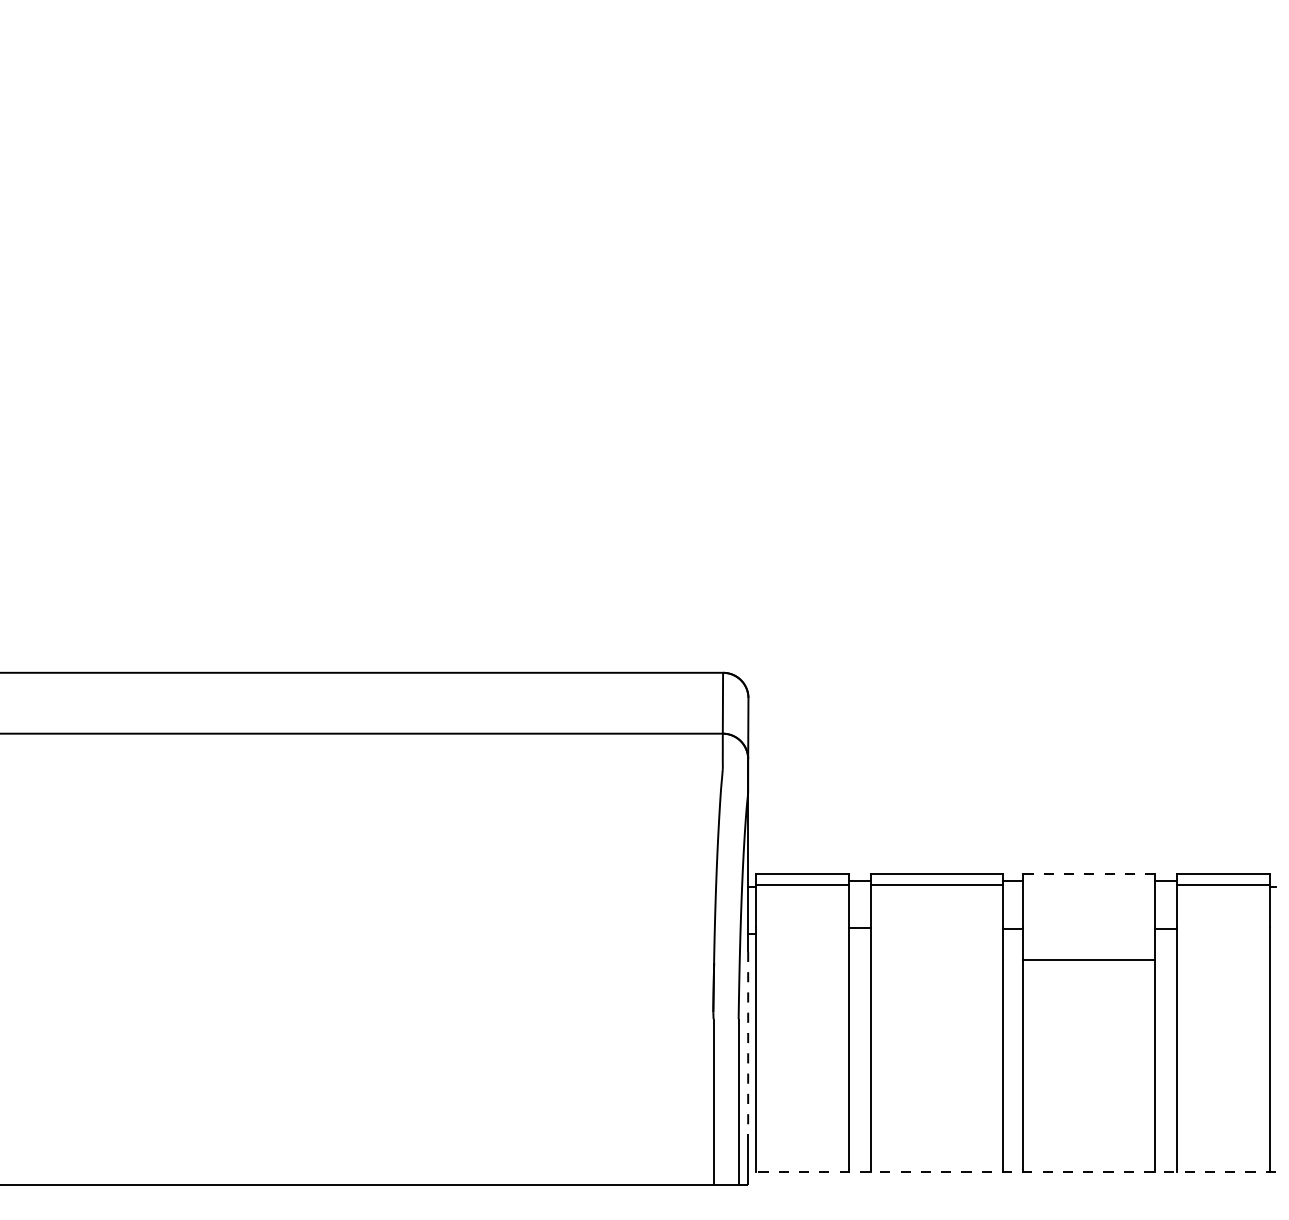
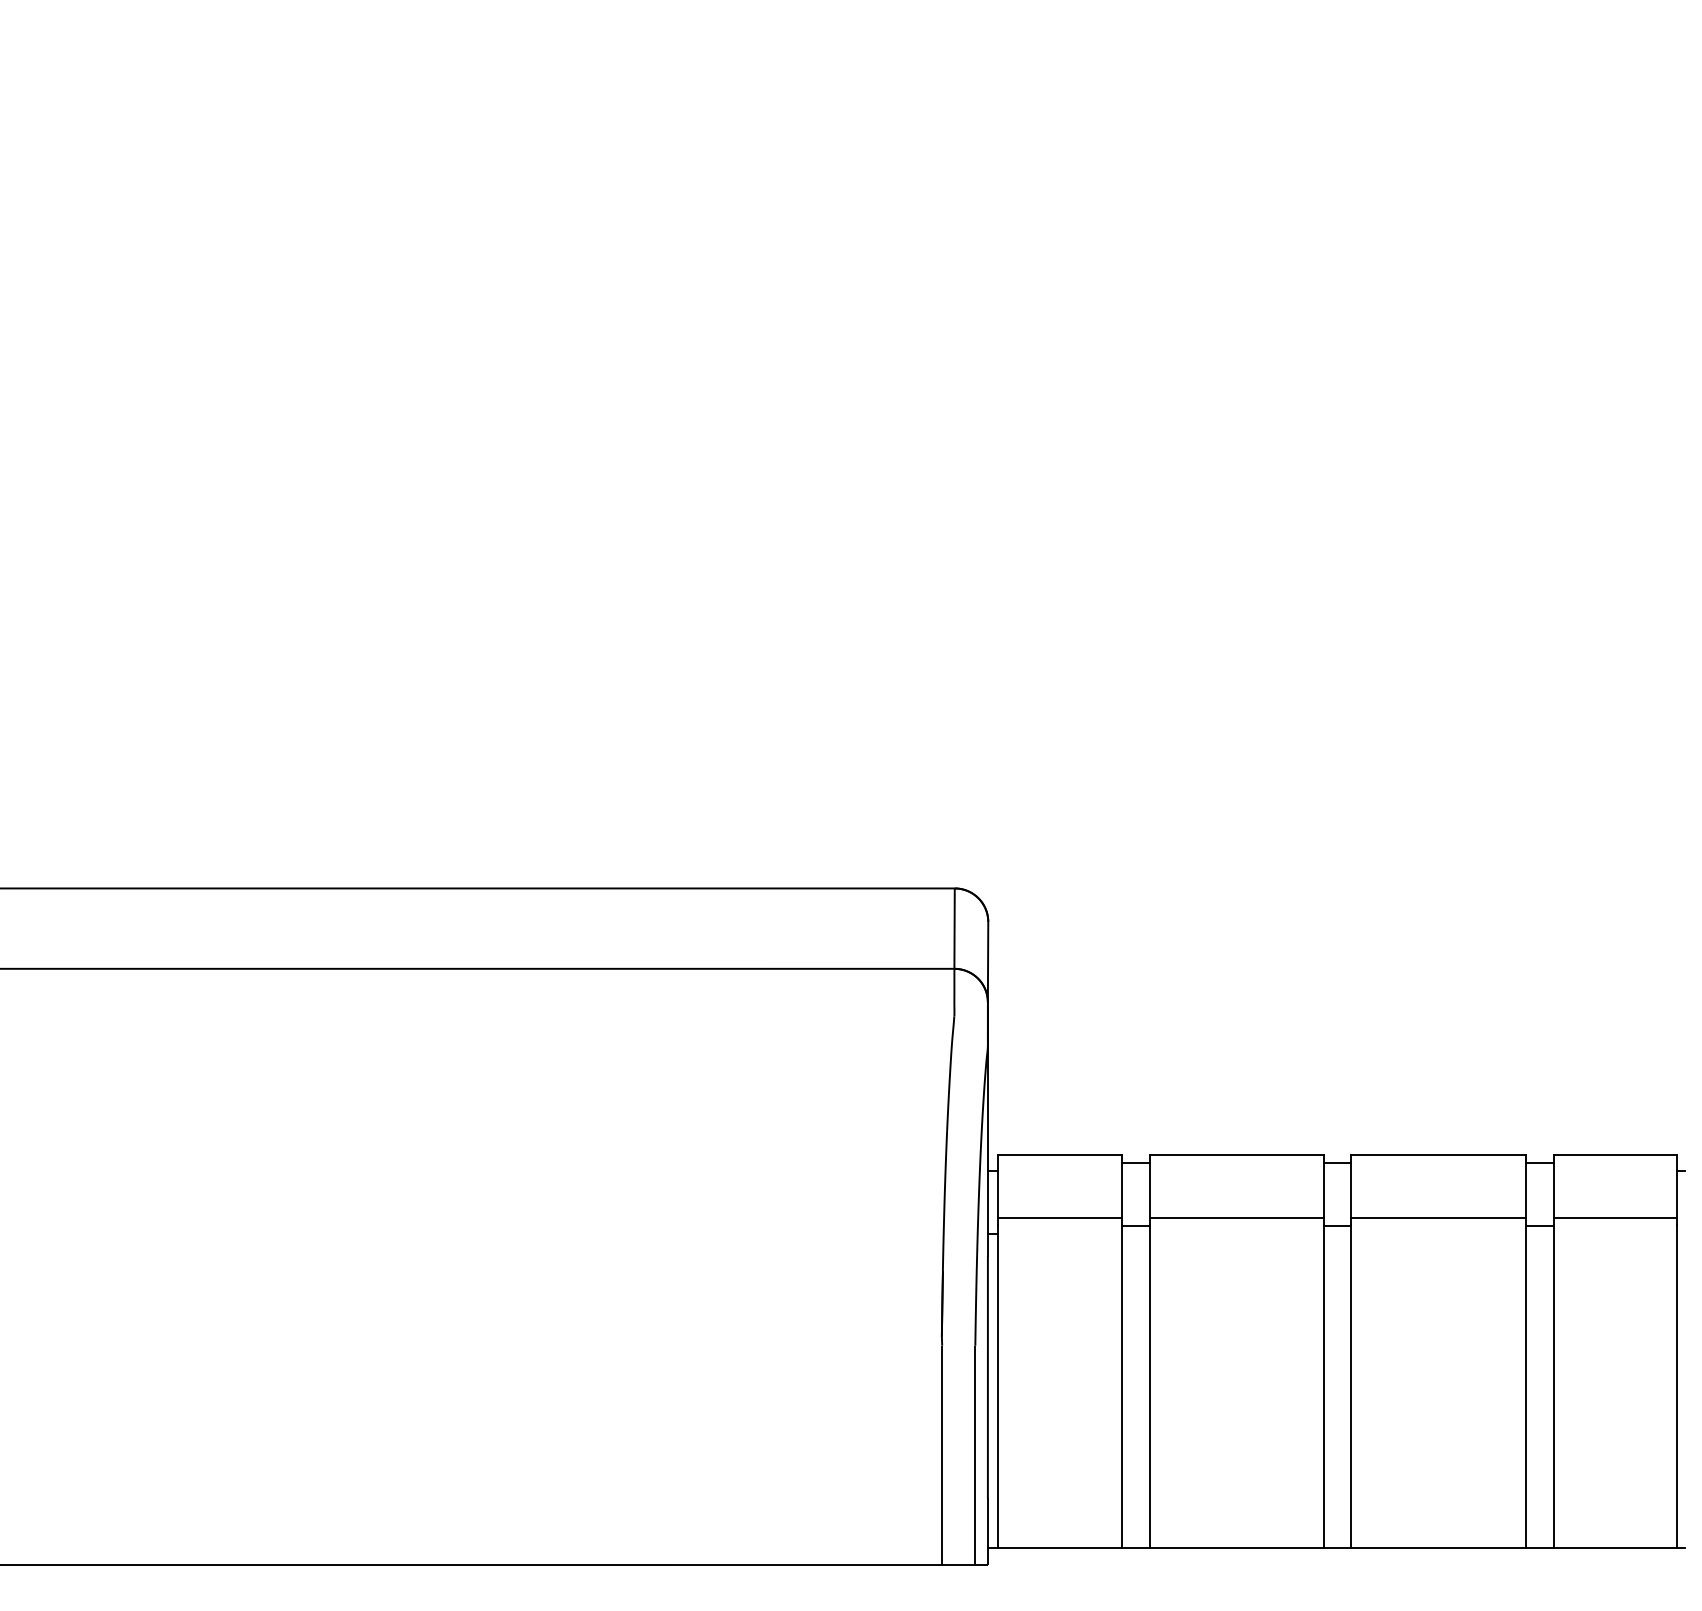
line: (1089, 874) -> (1438, 1154), dashed -> solid
line: (802, 885) -> (1059, 1218), moved
line: (936, 885) -> (1236, 1218), moved
line: (1222, 885) -> (1614, 1218), moved
line: (1089, 960) -> (1438, 1218), moved
line: (748, 1043) -> (988, 1377), dashed -> solid
line: (1012, 1172) -> (1336, 1548), dashed -> solid

